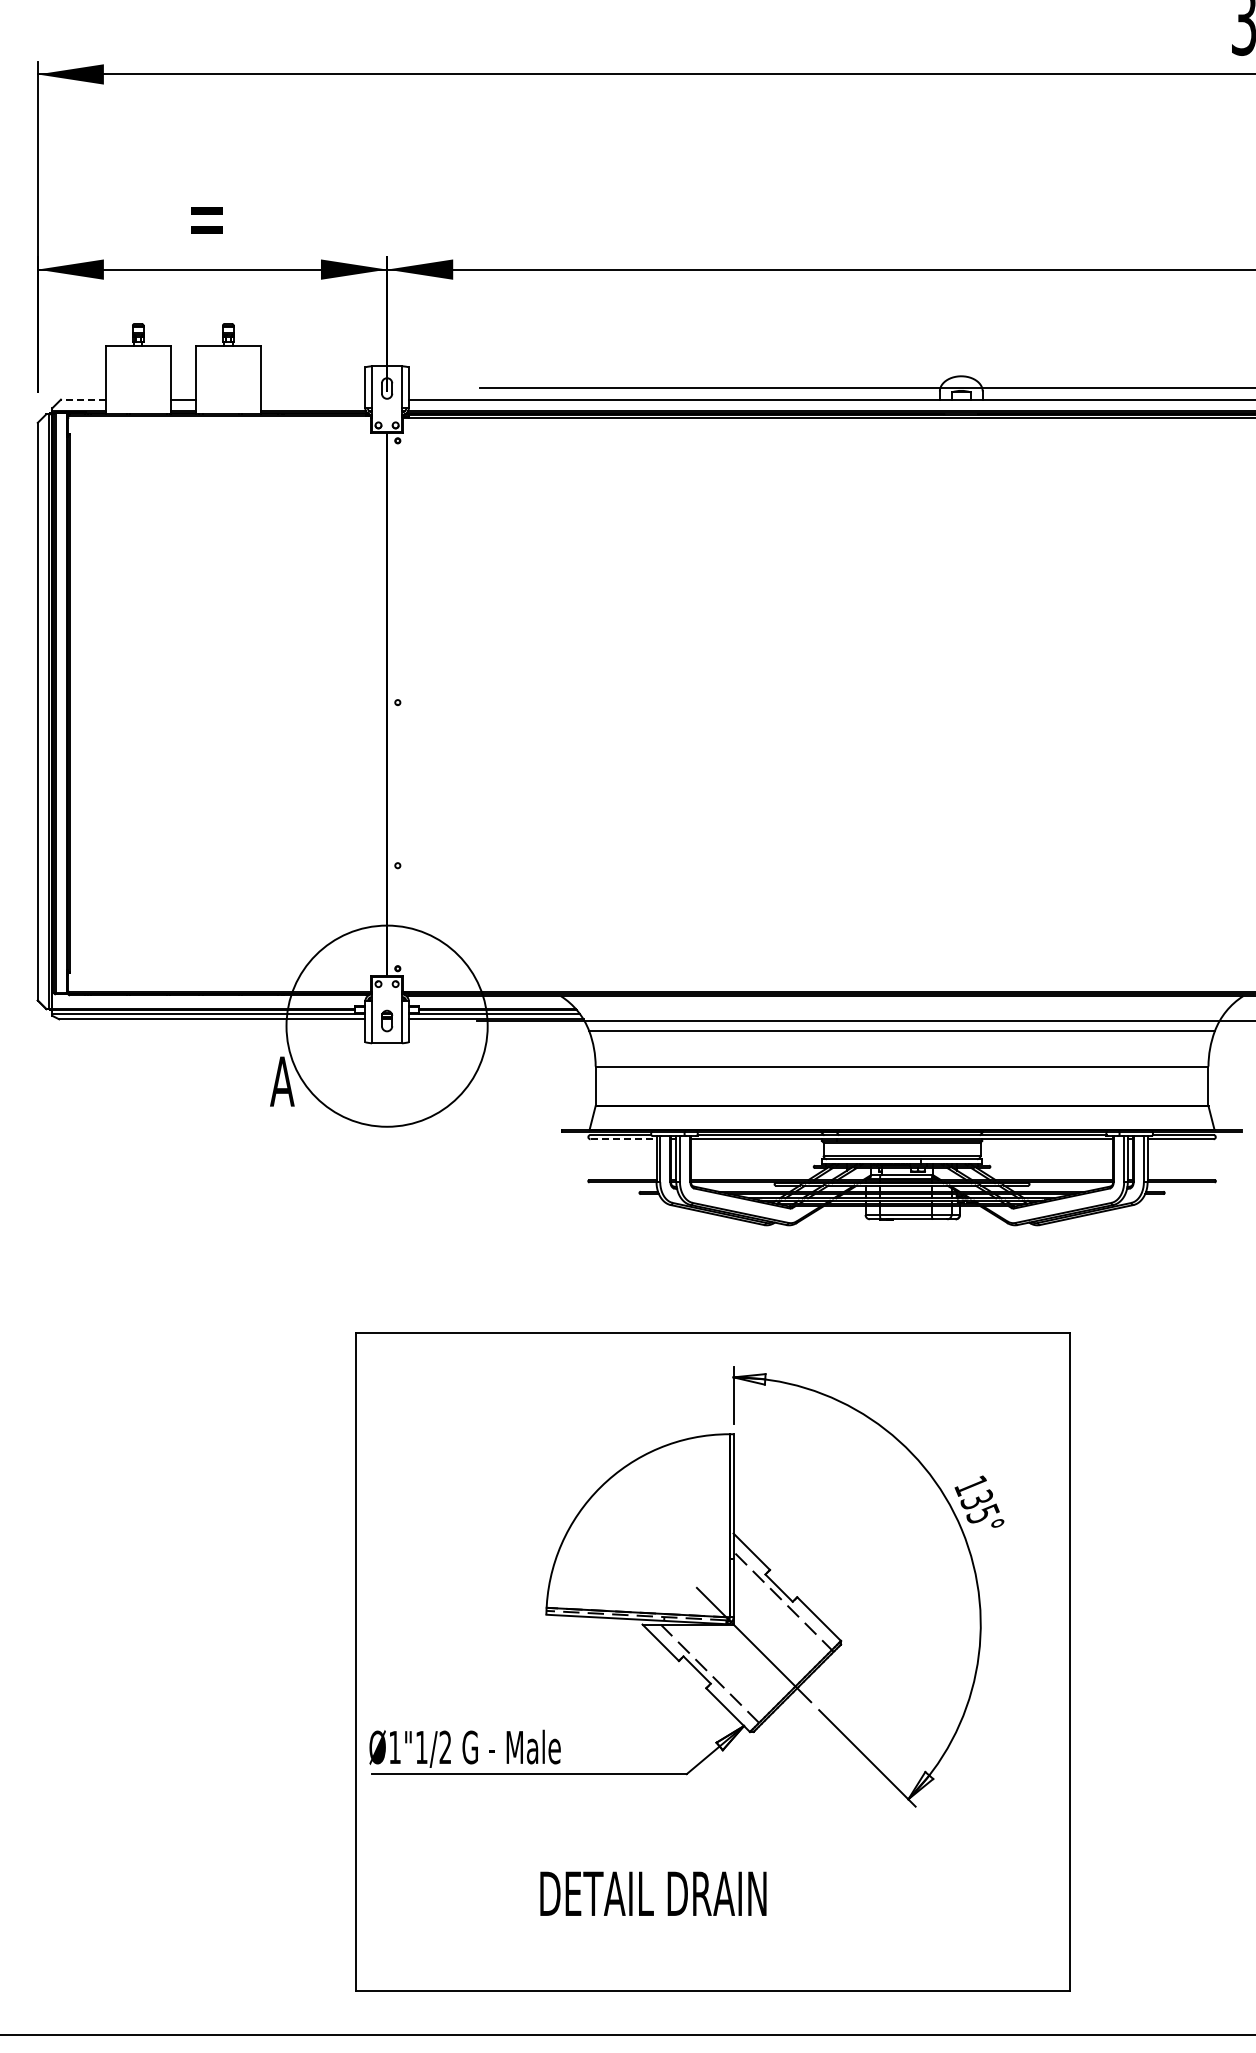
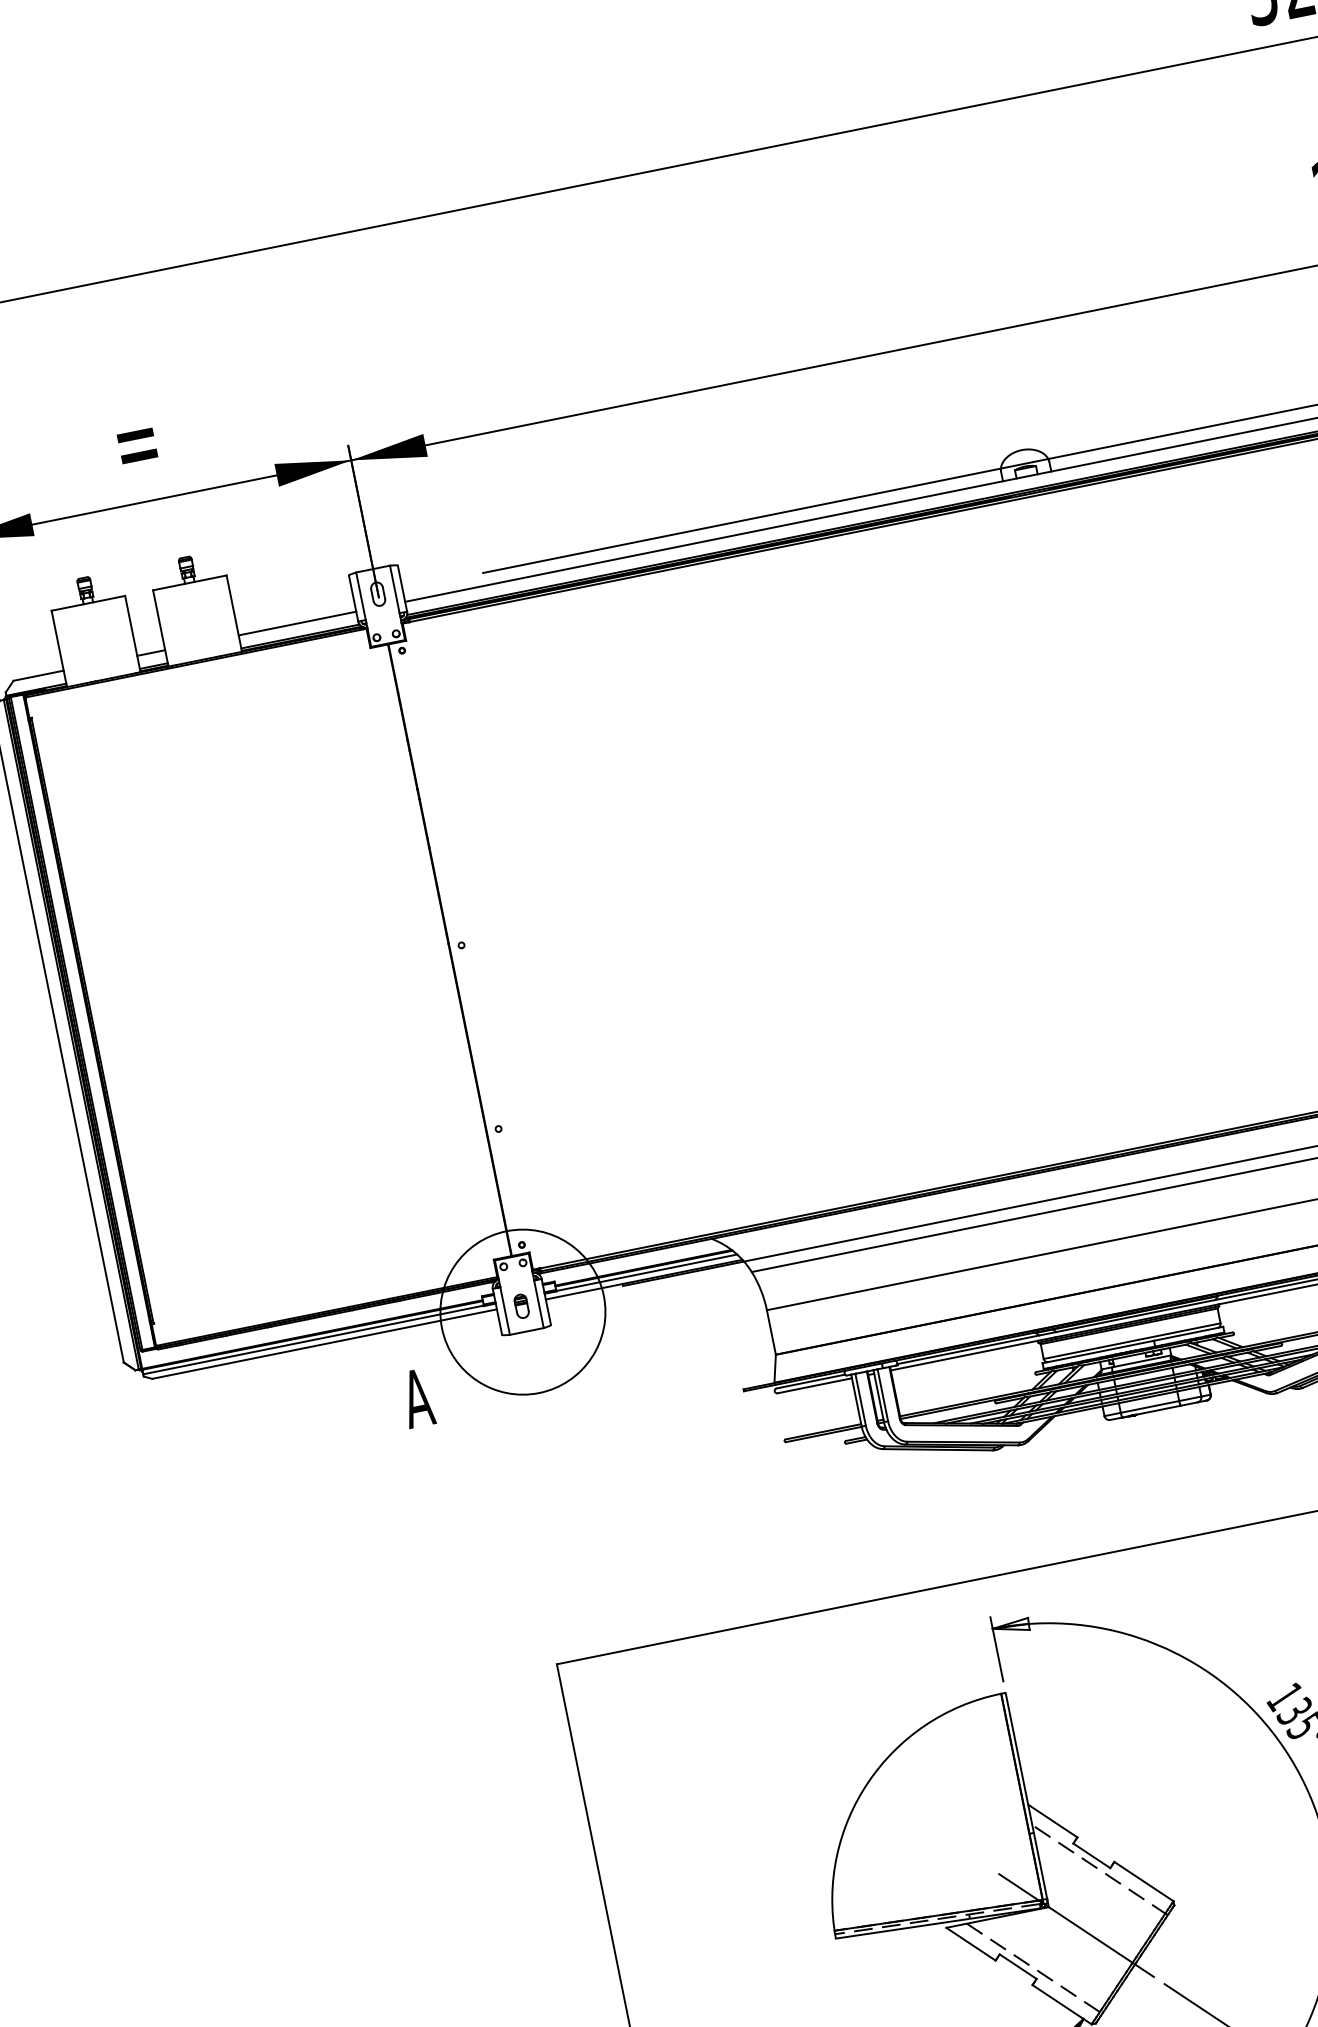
line: (82, 399) -> (37, 675), dashed -> solid
line: (312, 399) -> (296, 623), added
circle: (386, 1026) -> (522, 1312), size x0.71
line: (624, 1139) -> (815, 1385), dashed -> solid

